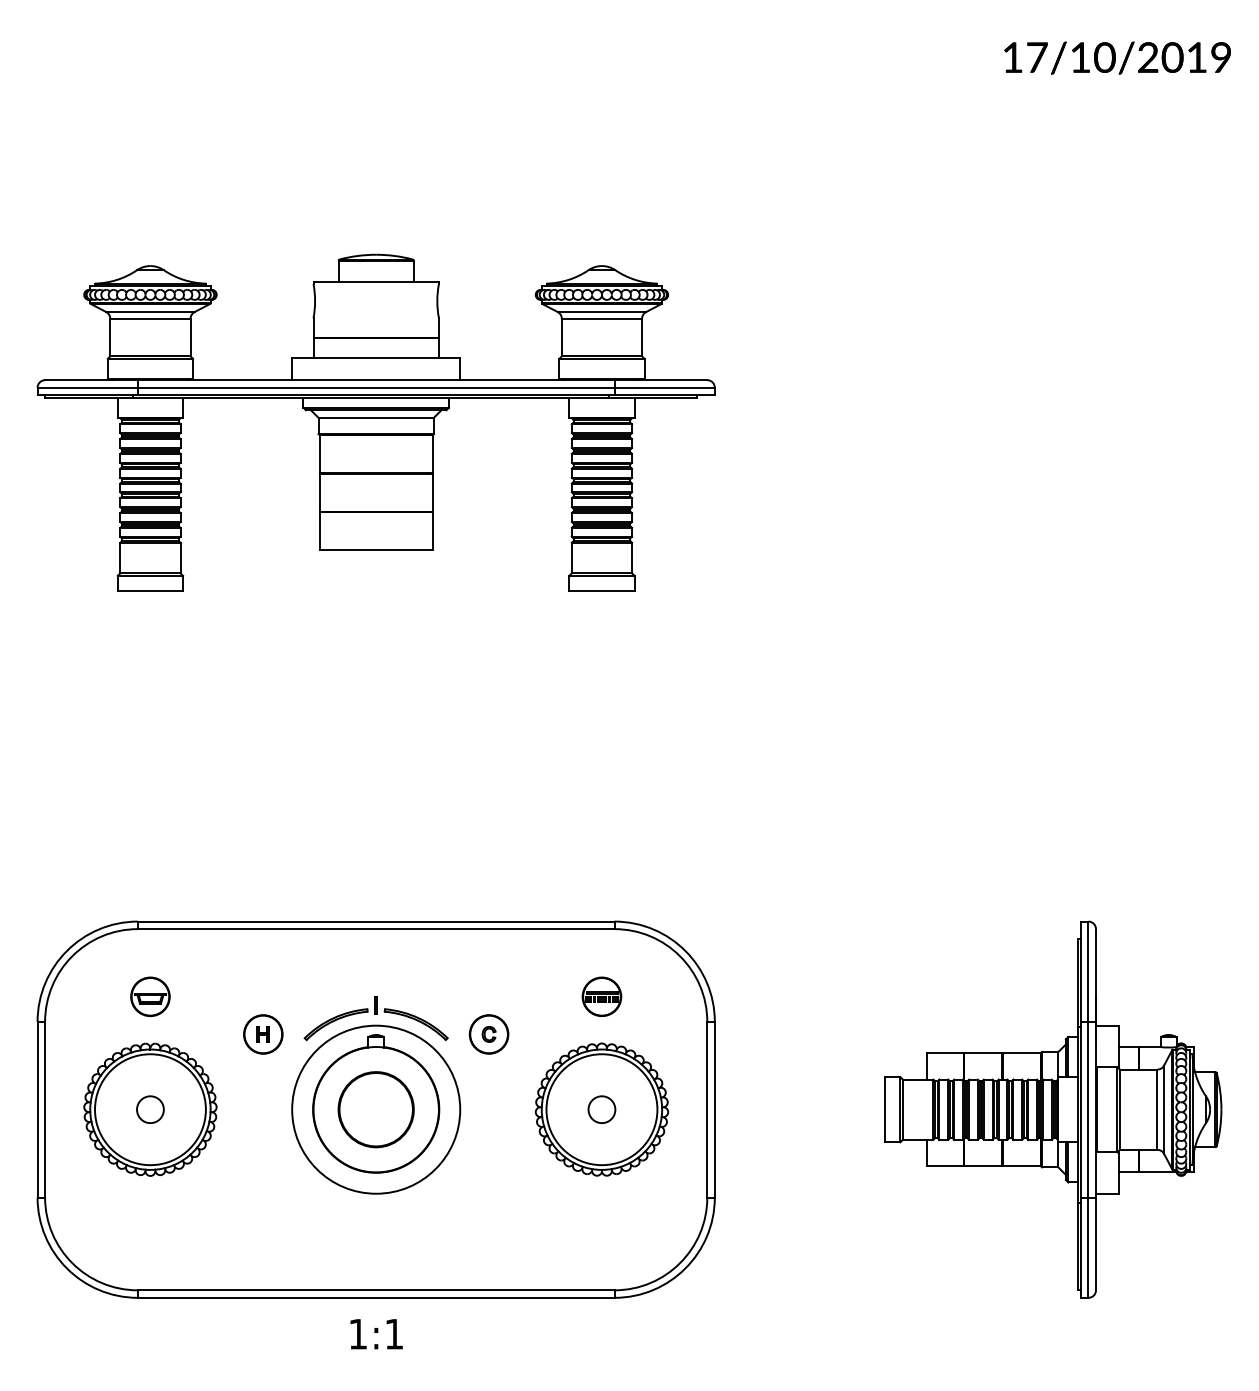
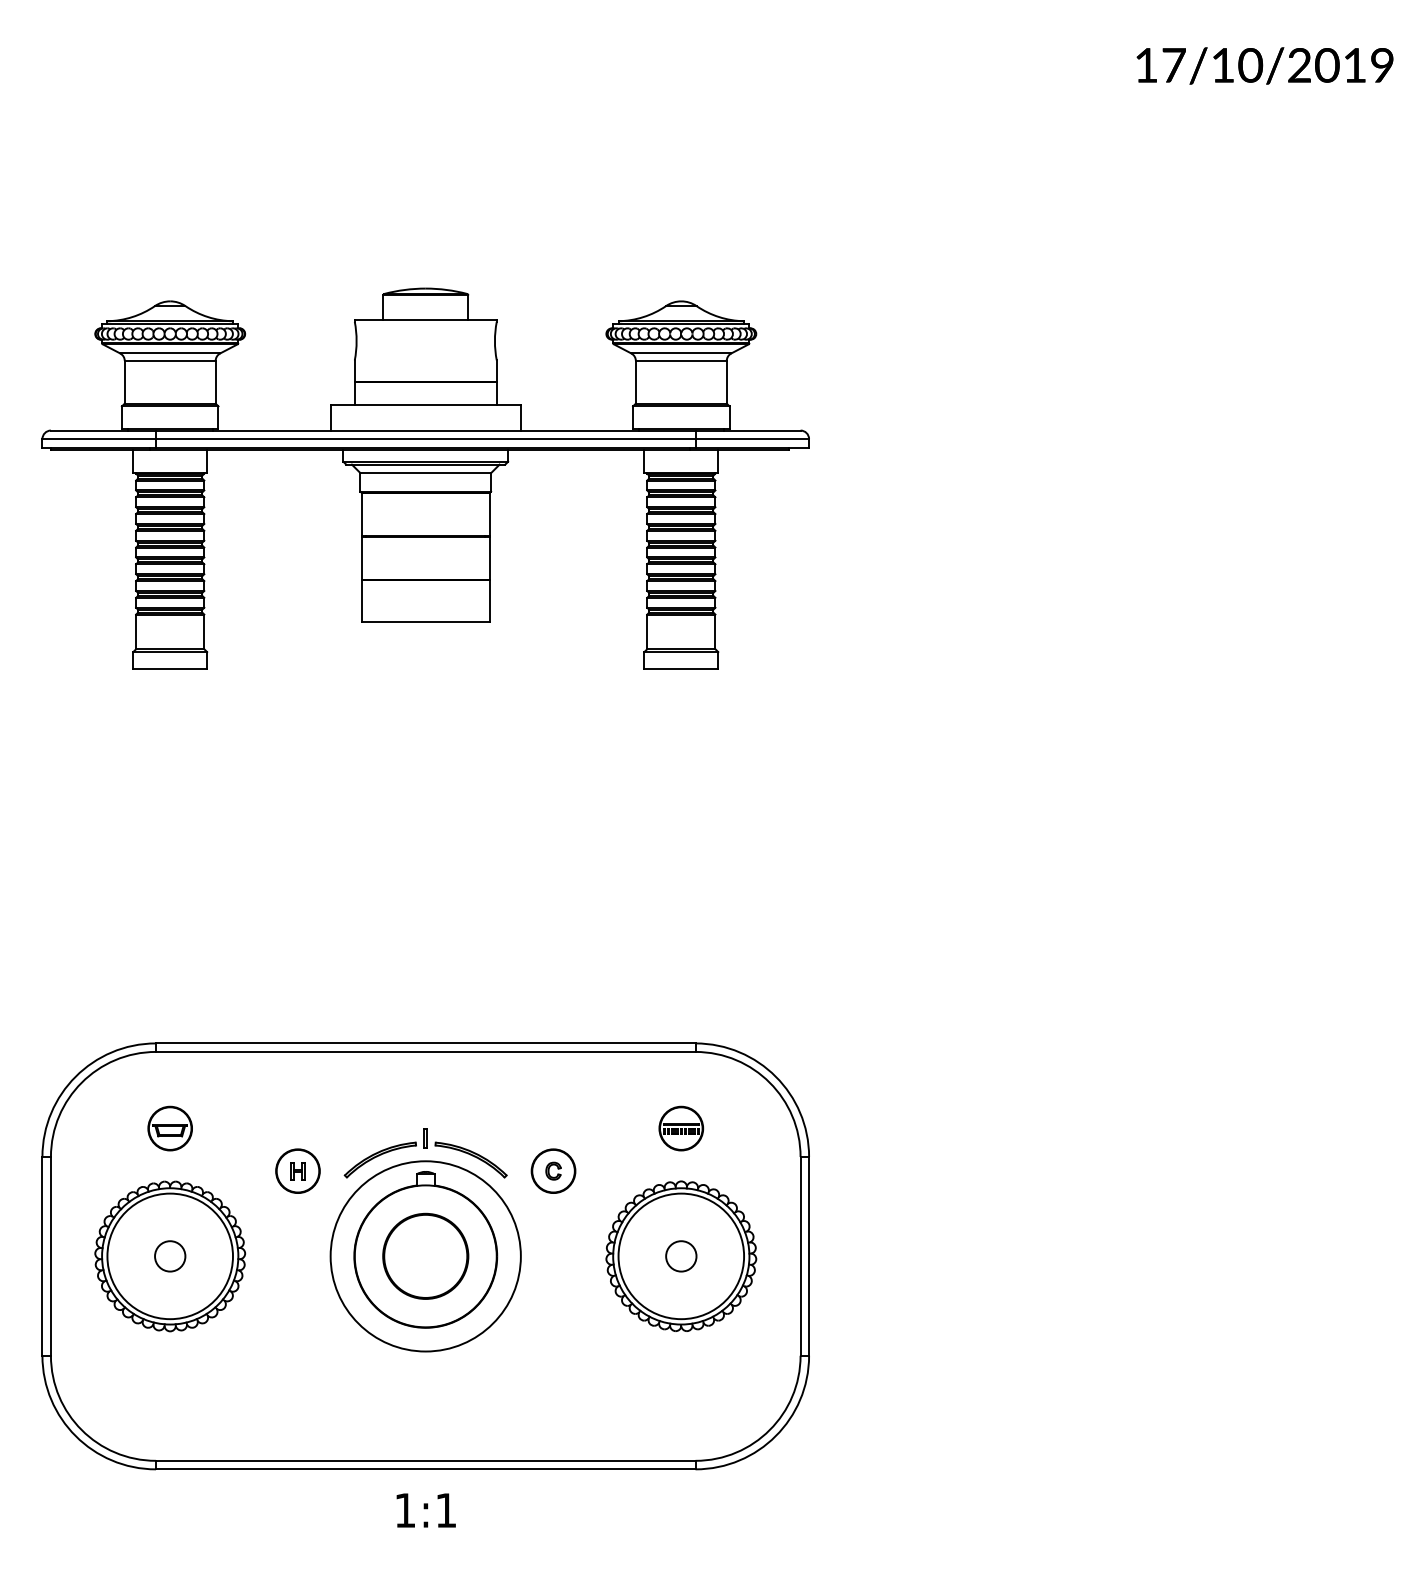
part: (1053, 1109) -> (1192, 1256), removed

